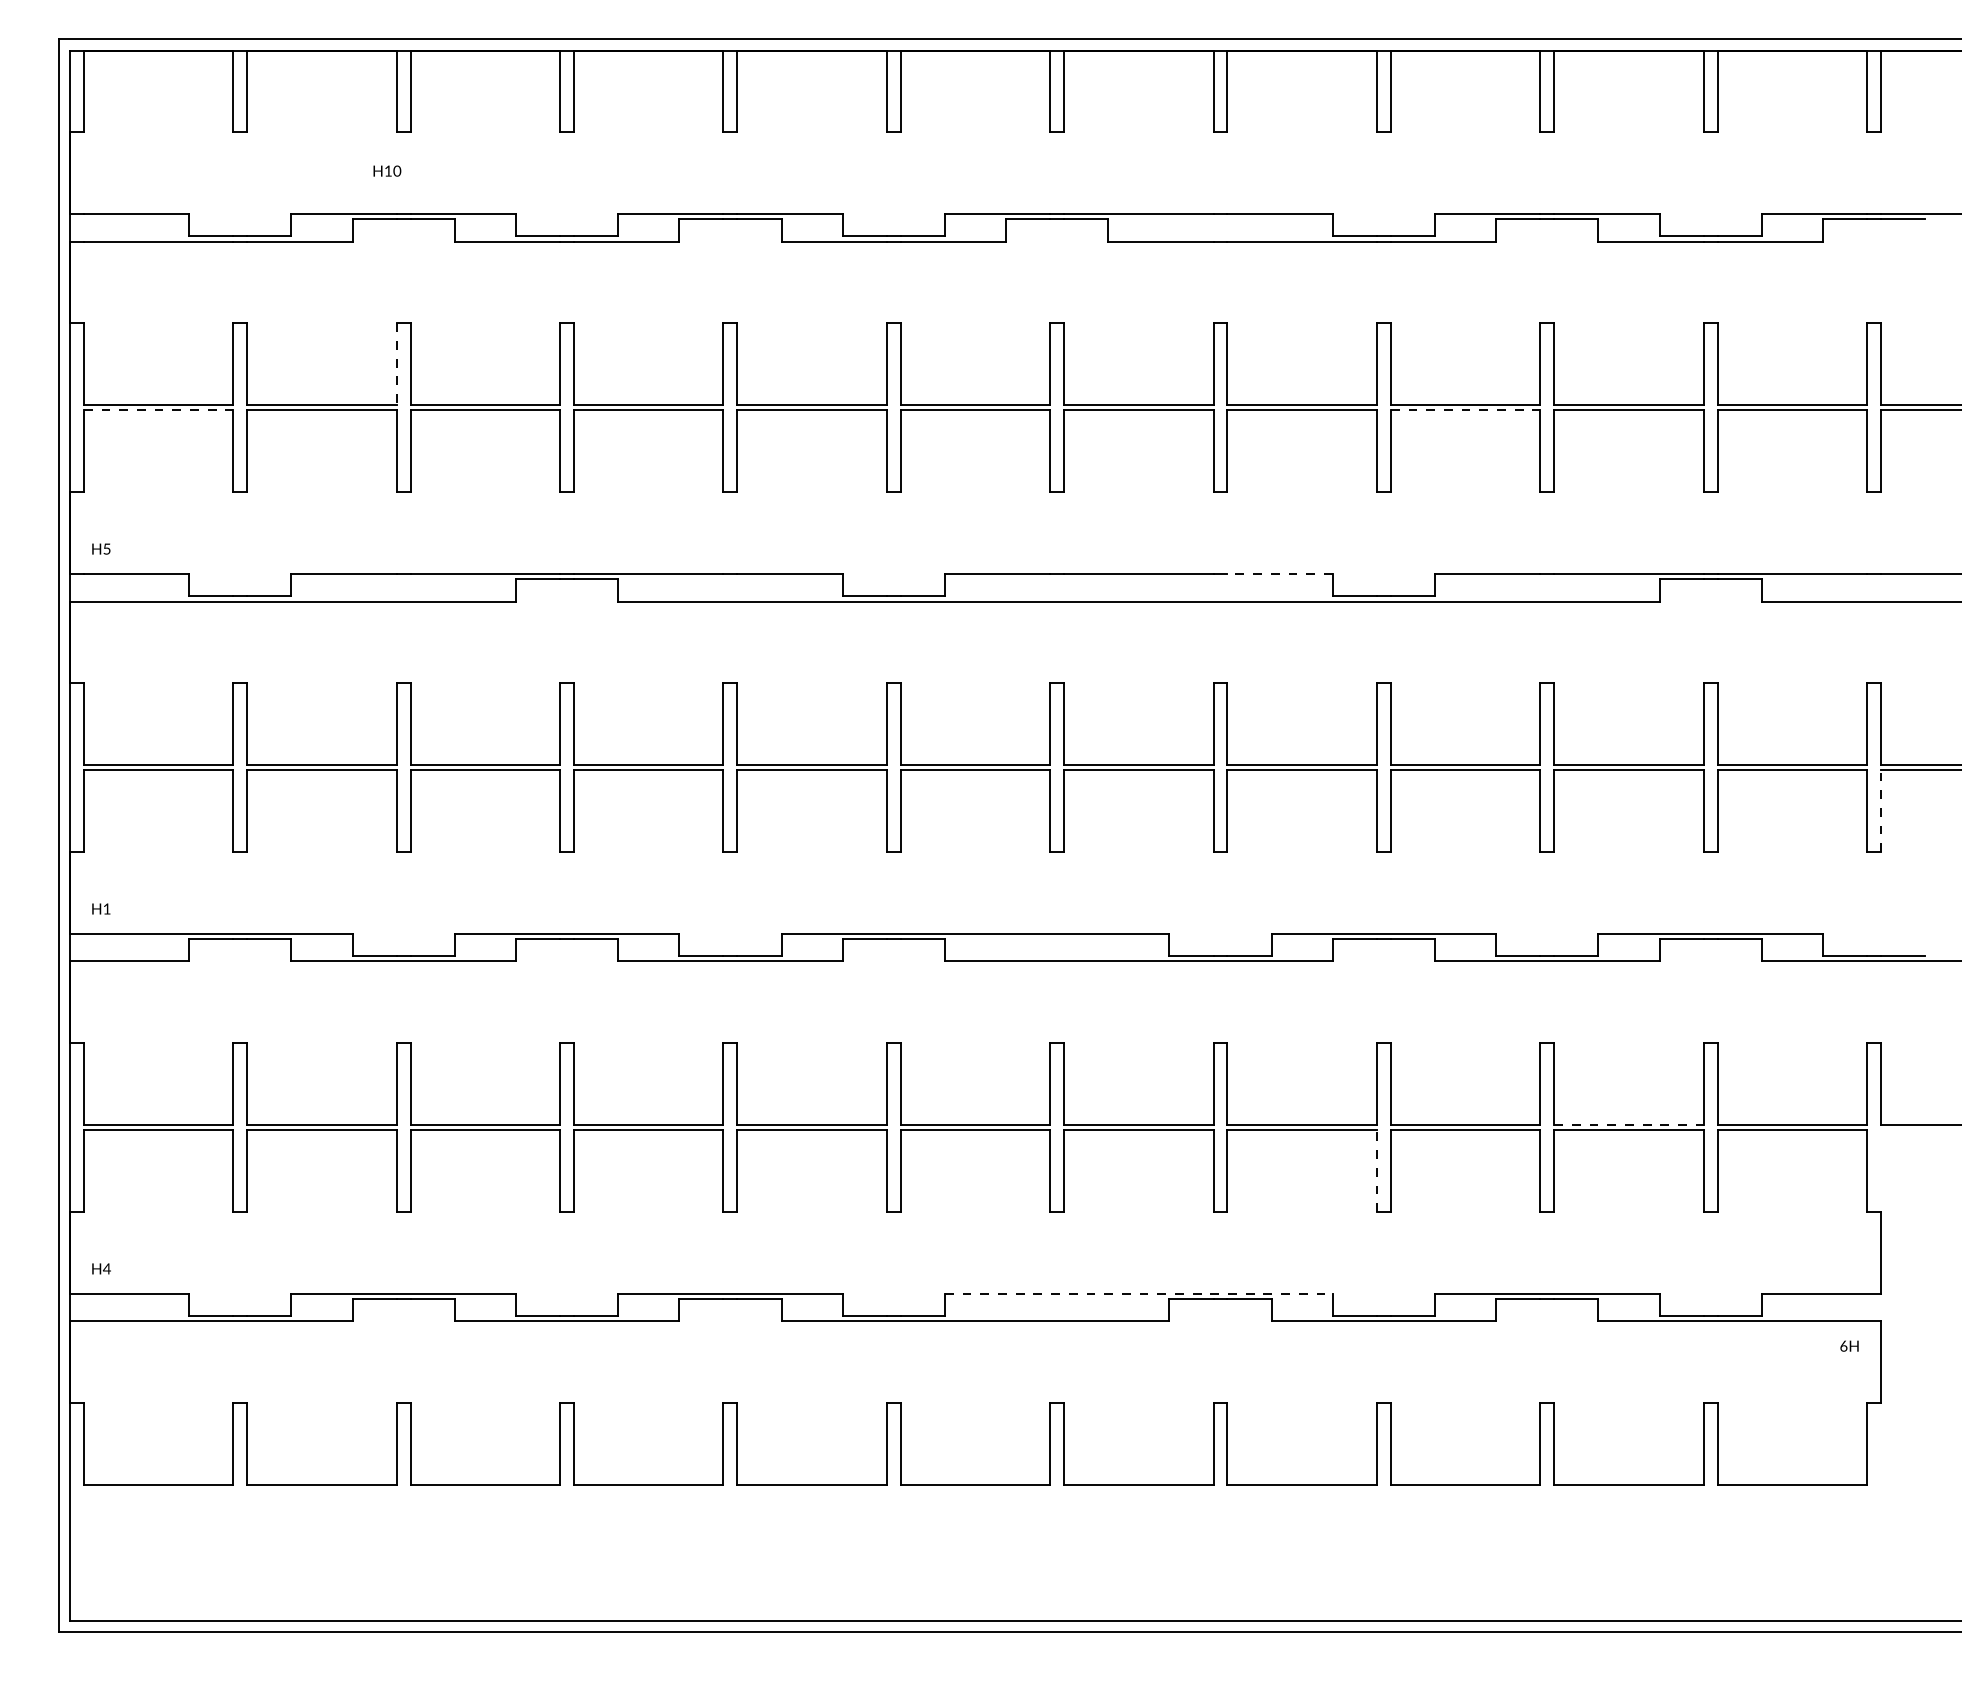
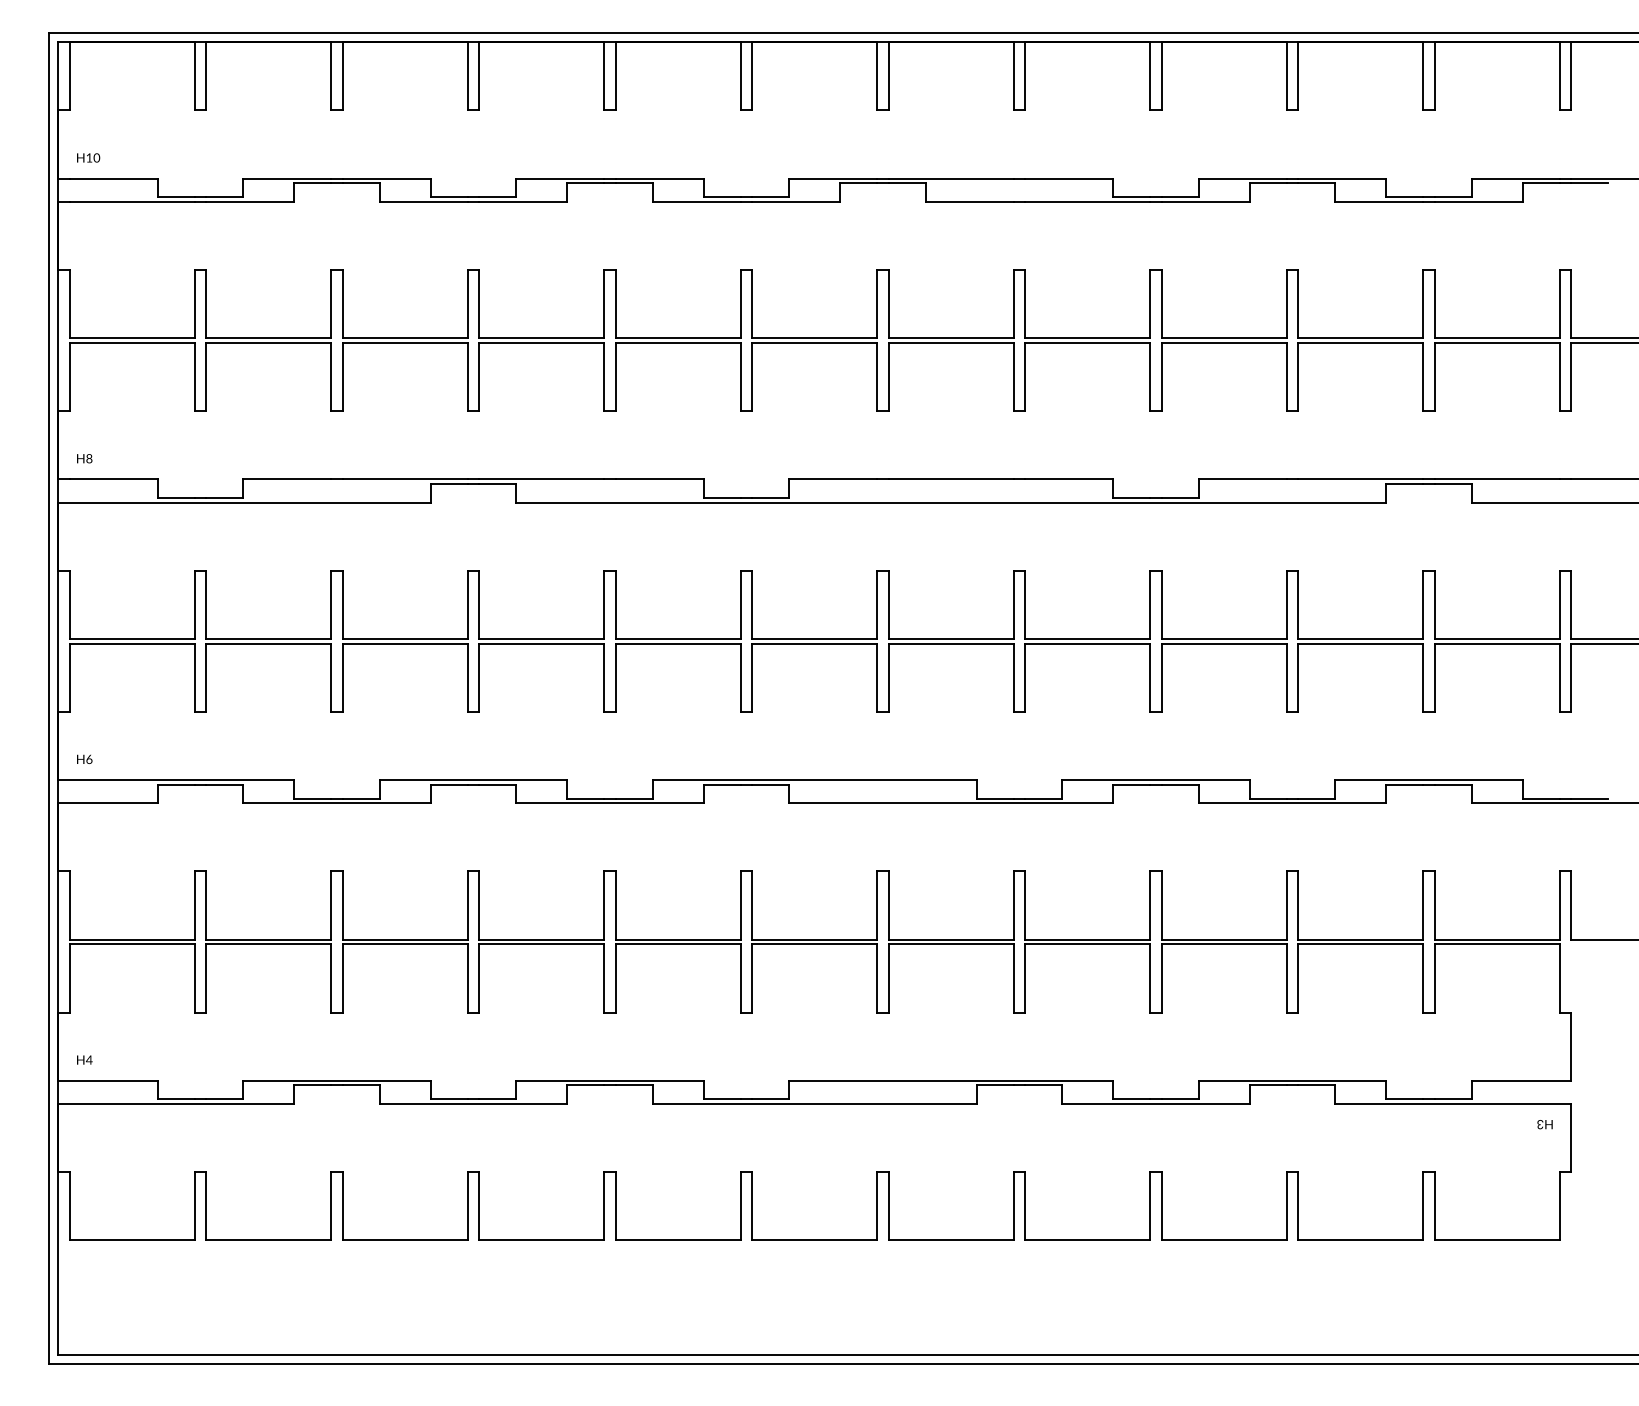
text: (387, 170) -> (88, 157), moved
line: (396, 364) -> (331, 304), dashed -> solid
line: (158, 409) -> (132, 342), dashed -> solid
line: (1465, 409) -> (1224, 342), dashed -> solid
text: (107, 548) -> (89, 458), H5 -> H8
line: (1280, 573) -> (1069, 479), dashed -> solid
line: (1881, 810) -> (1571, 677), dashed -> solid
text: (107, 907) -> (89, 758), H1 -> H6
line: (1629, 1124) -> (1361, 939), dashed -> solid
line: (1377, 1170) -> (1150, 977), dashed -> solid
line: (1139, 1293) -> (951, 1080), dashed -> solid
text: (1844, 1346) -> (1540, 1124), H9 -> H3

